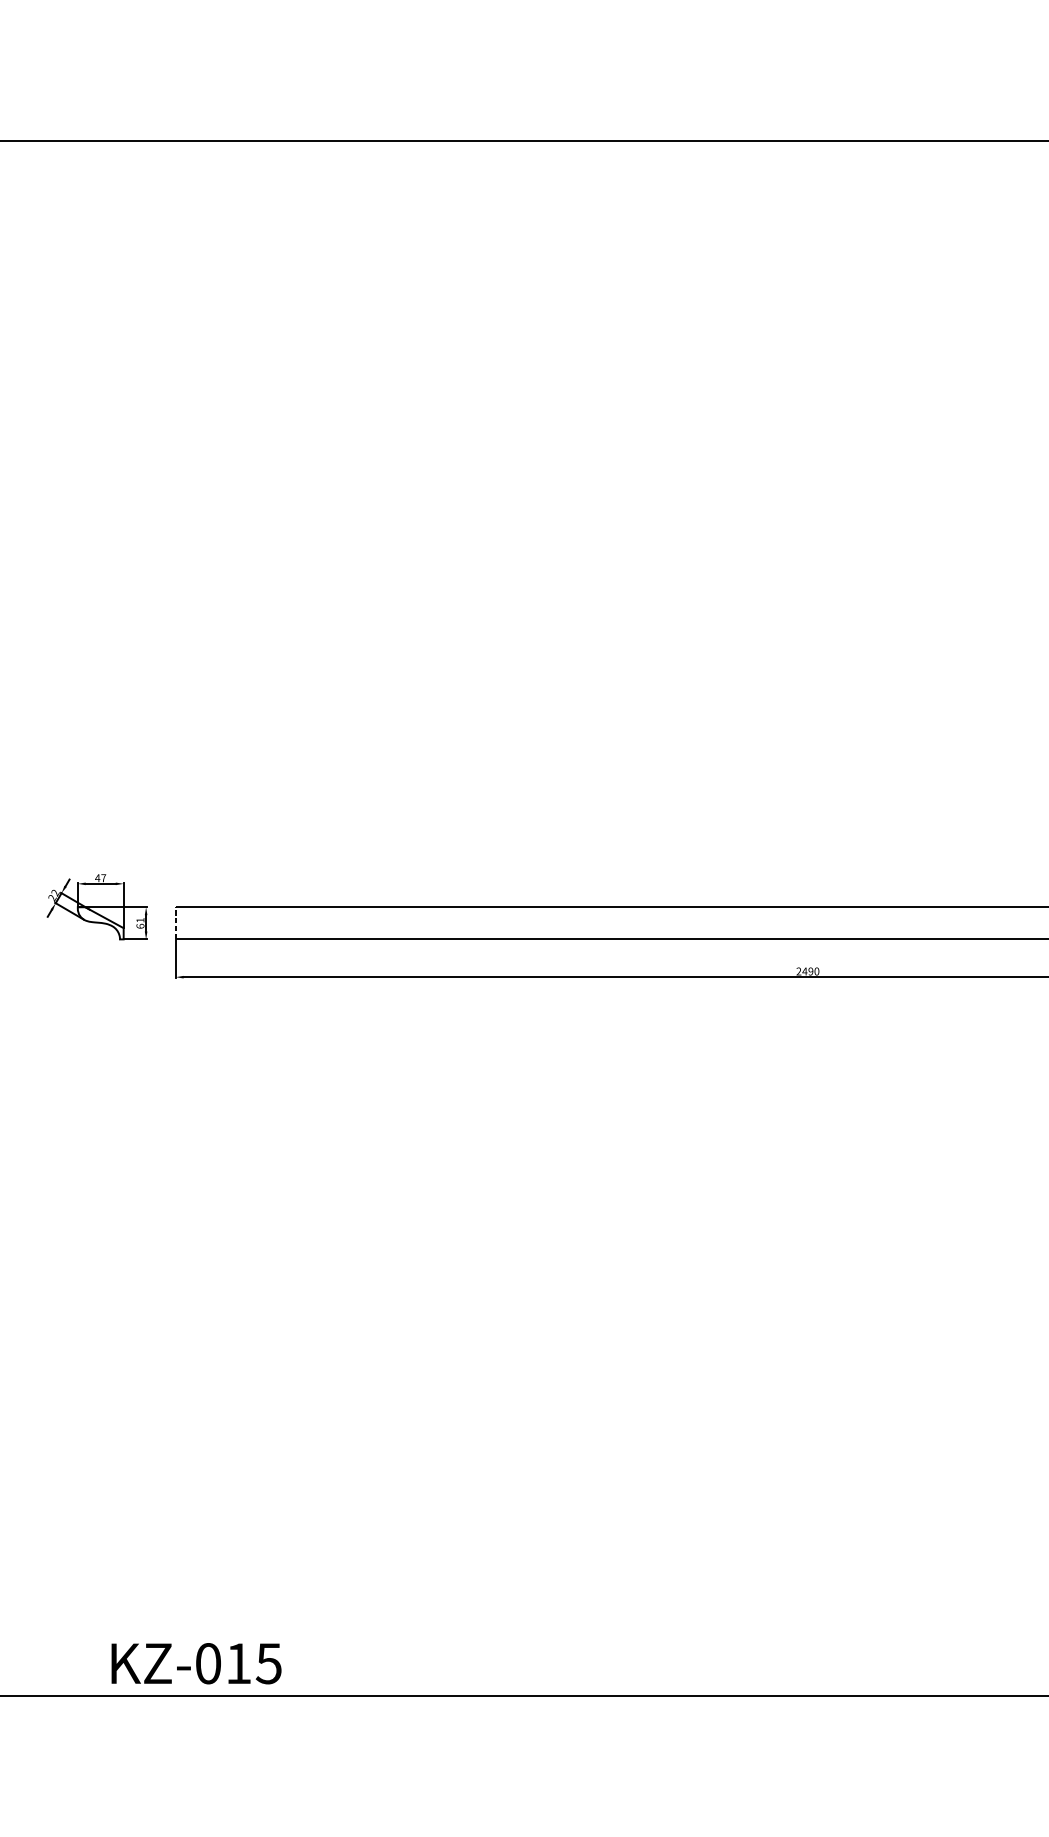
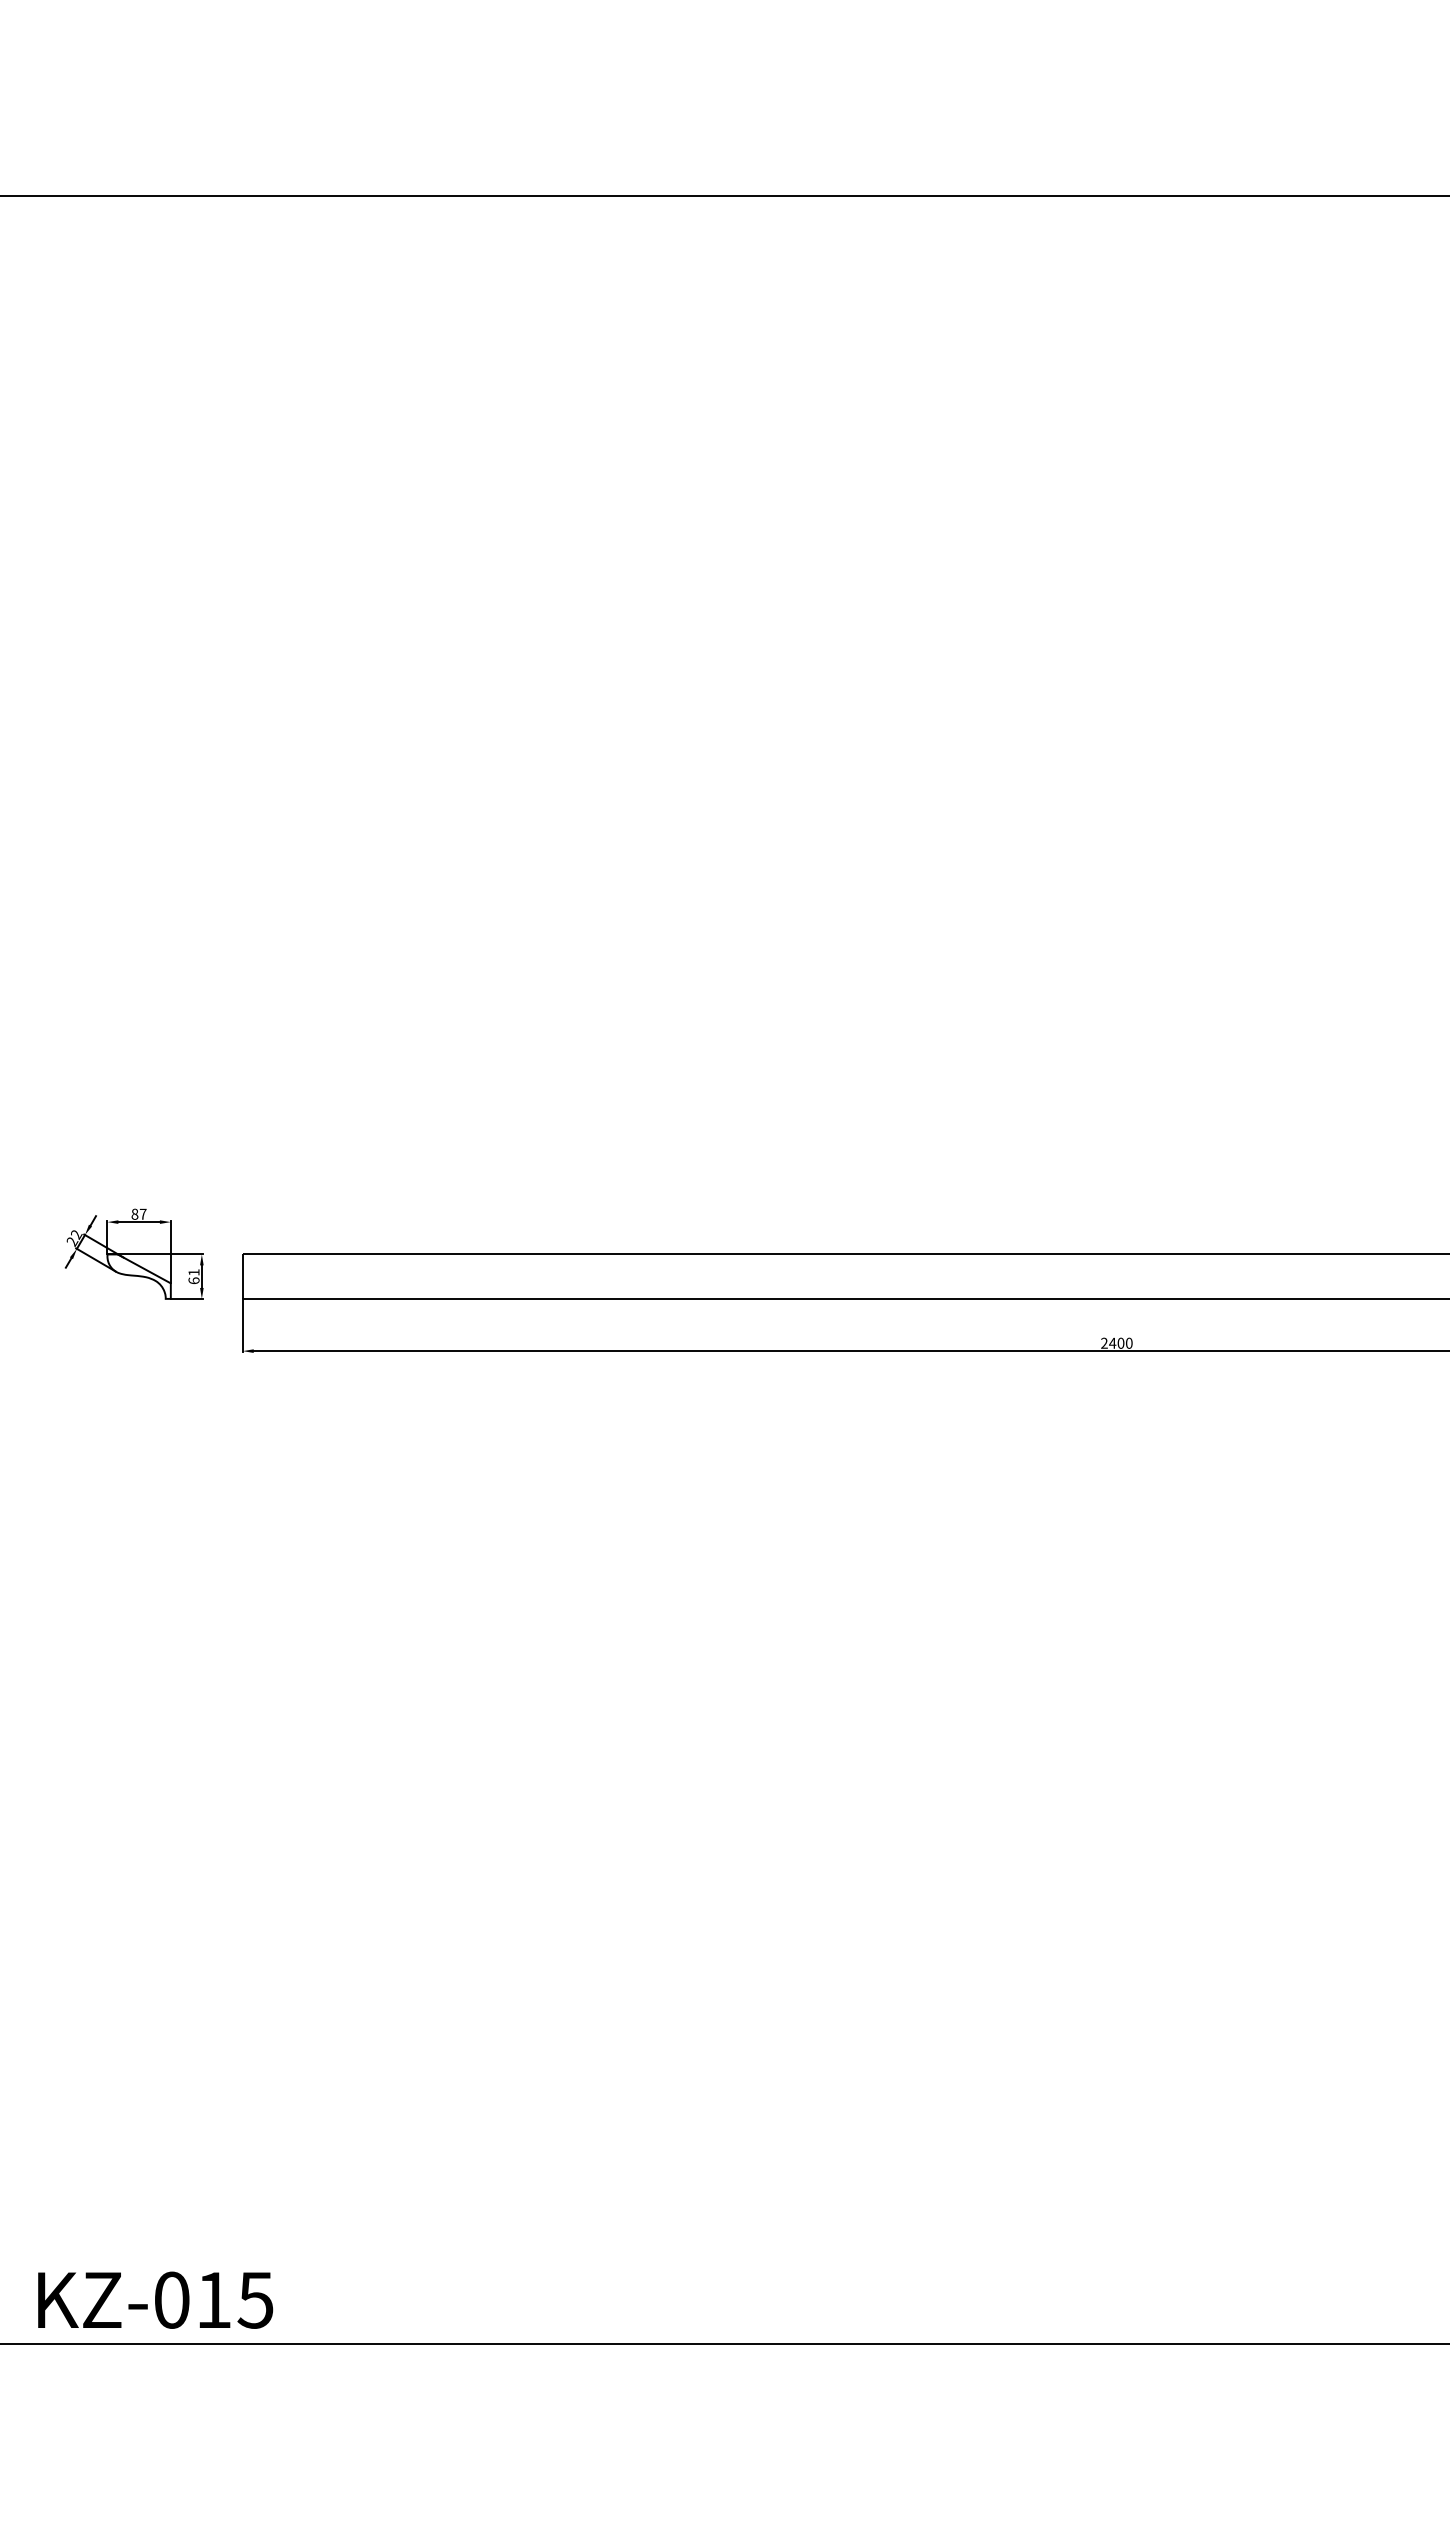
text: (97, 877) -> (134, 1213), 47 -> 87
line: (175, 923) -> (242, 1276), dashed -> solid
text: (810, 971) -> (1120, 1343), 2490 -> 2400
text: (196, 1663) -> (155, 2299), moved

